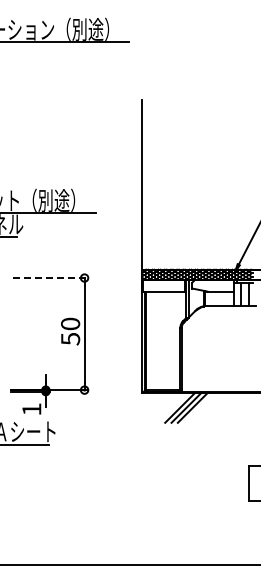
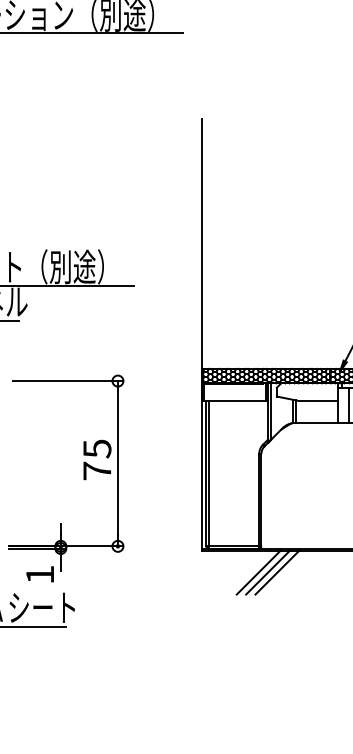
line: (50, 278) -> (67, 381), dashed -> solid
text: (70, 331) -> (97, 459), 50 -> 75

